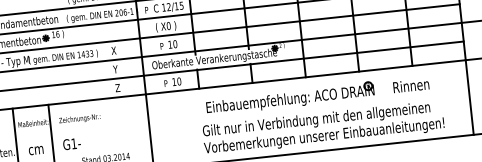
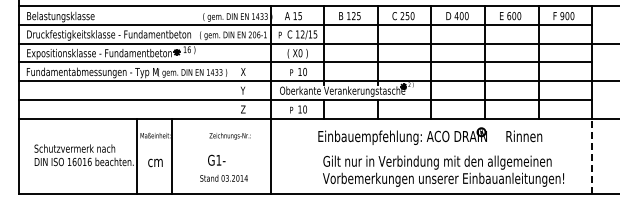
part: (317, 94) -> (430, 135), moved
line: (470, 97) -> (592, 156), solid -> dashed
text: (79, 119) -> (229, 136), moved
text: (71, 143) -> (216, 159), moved

